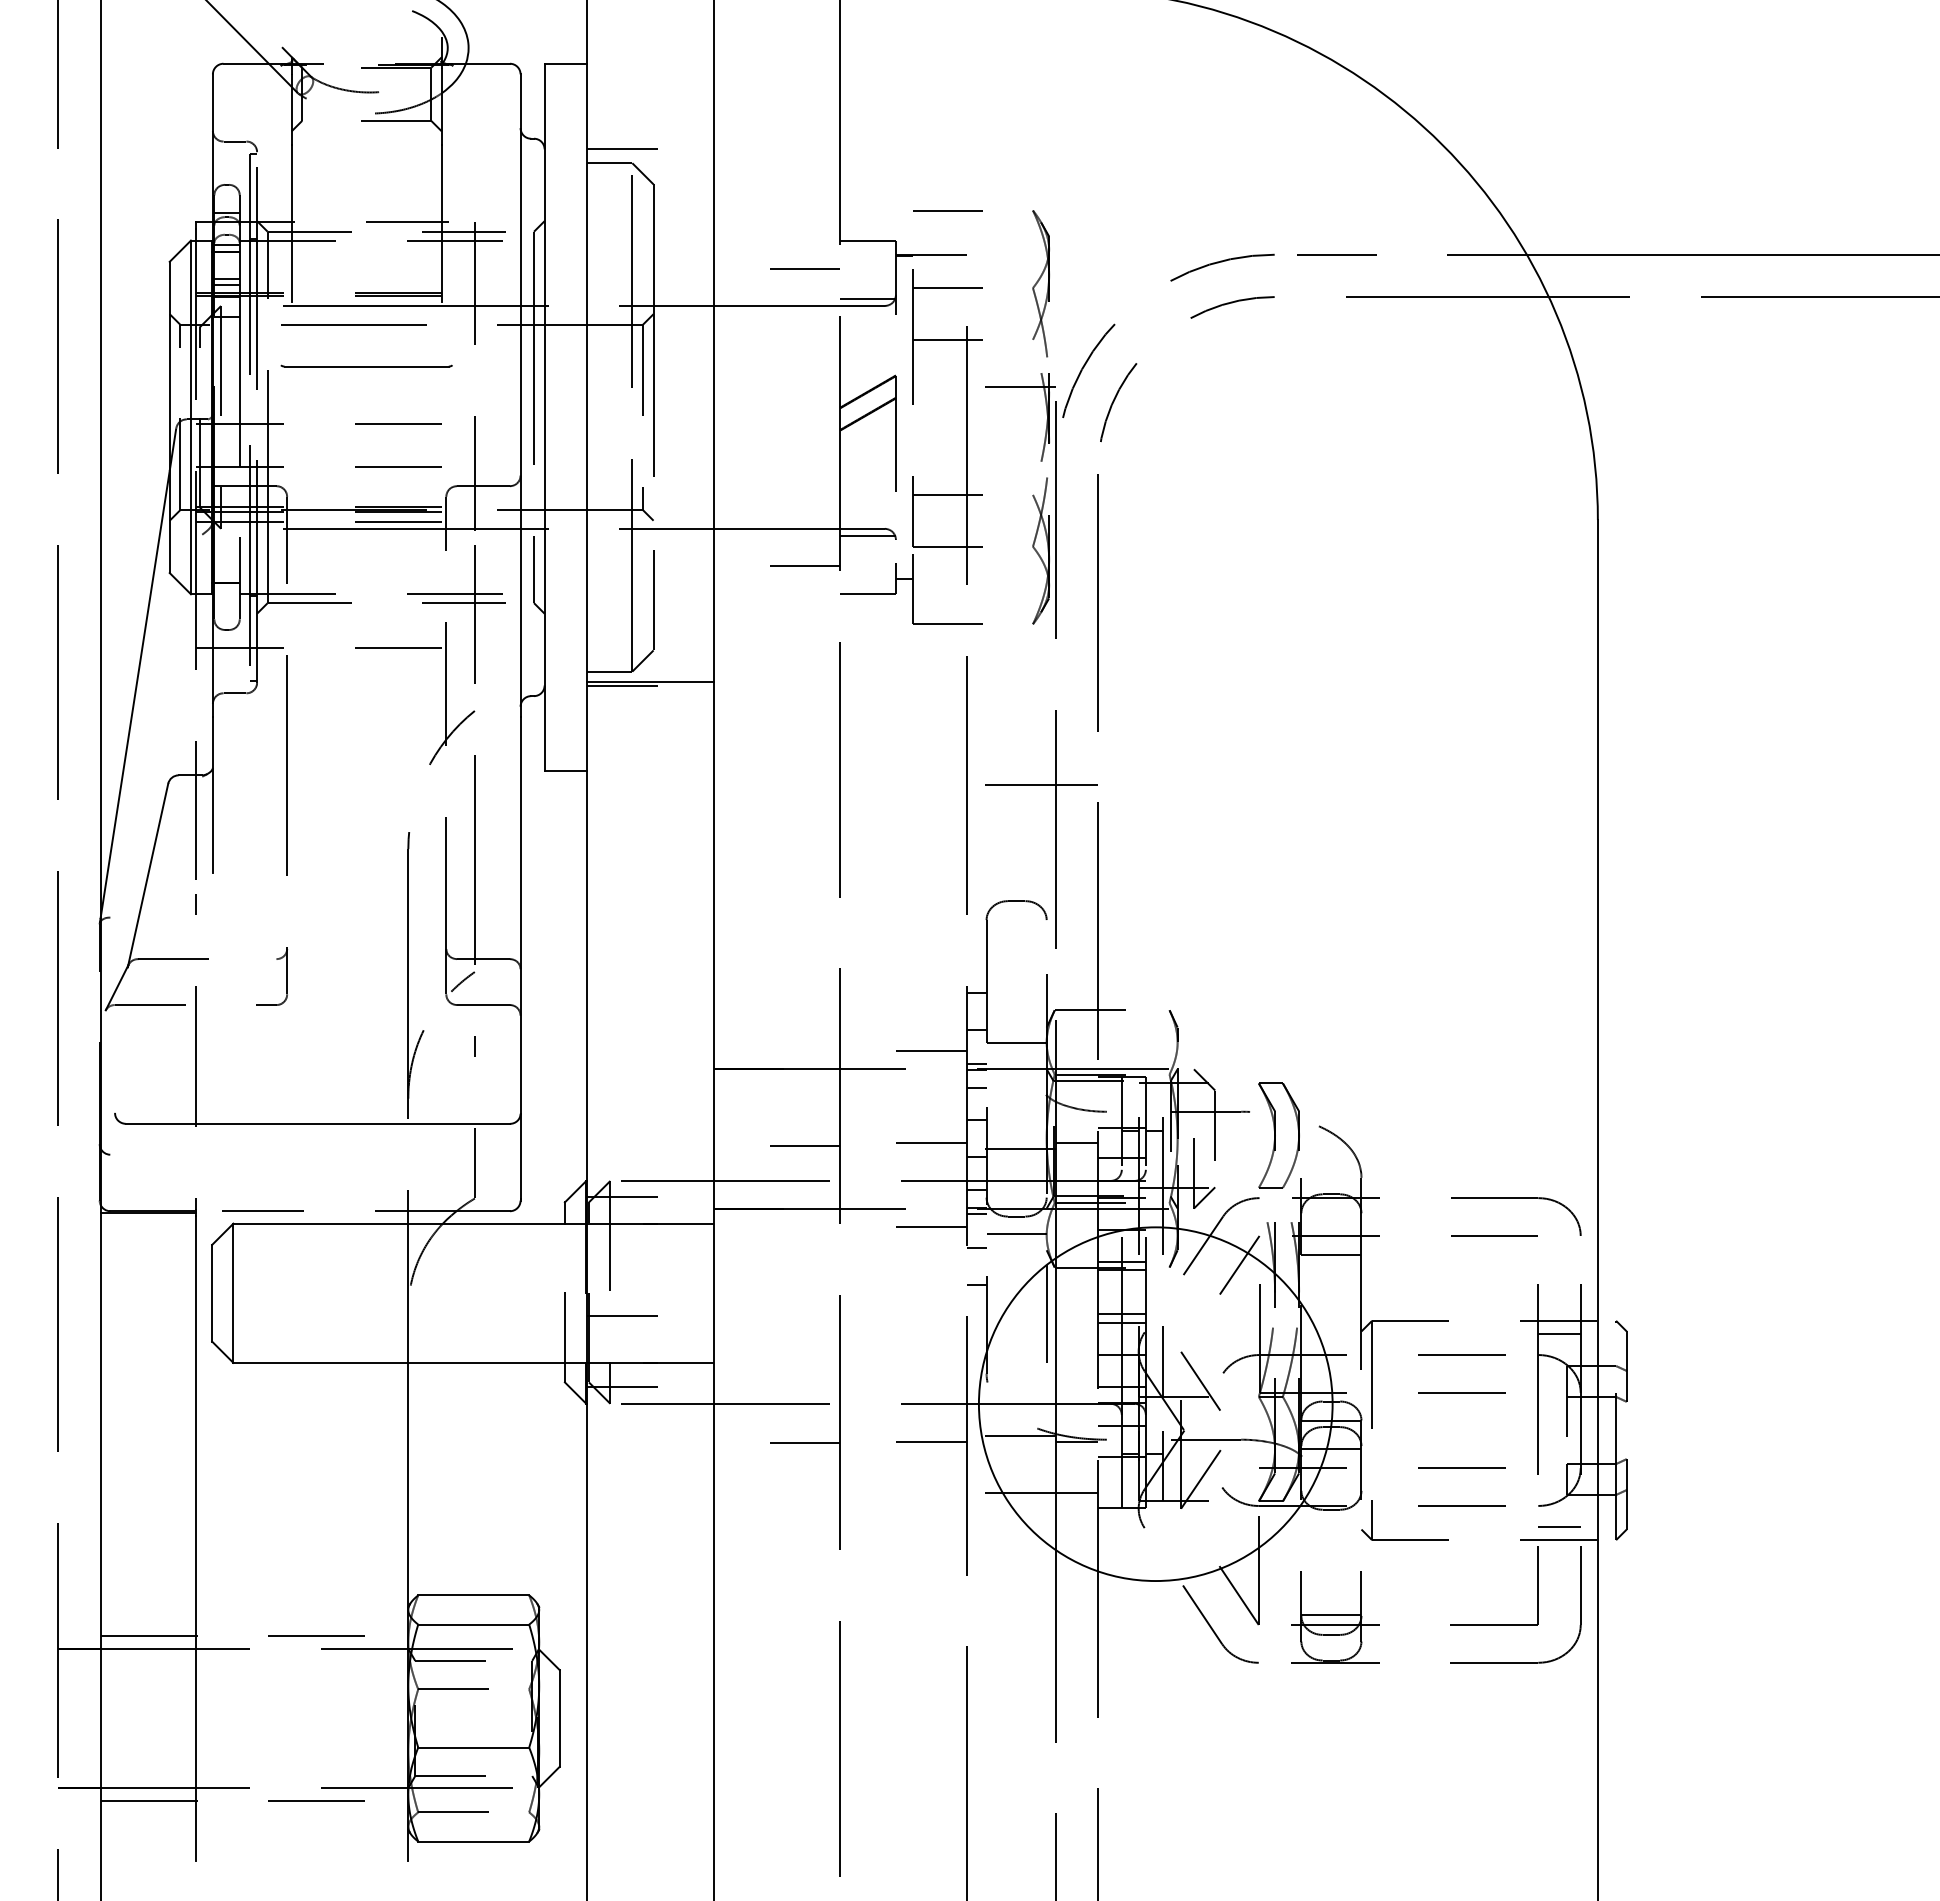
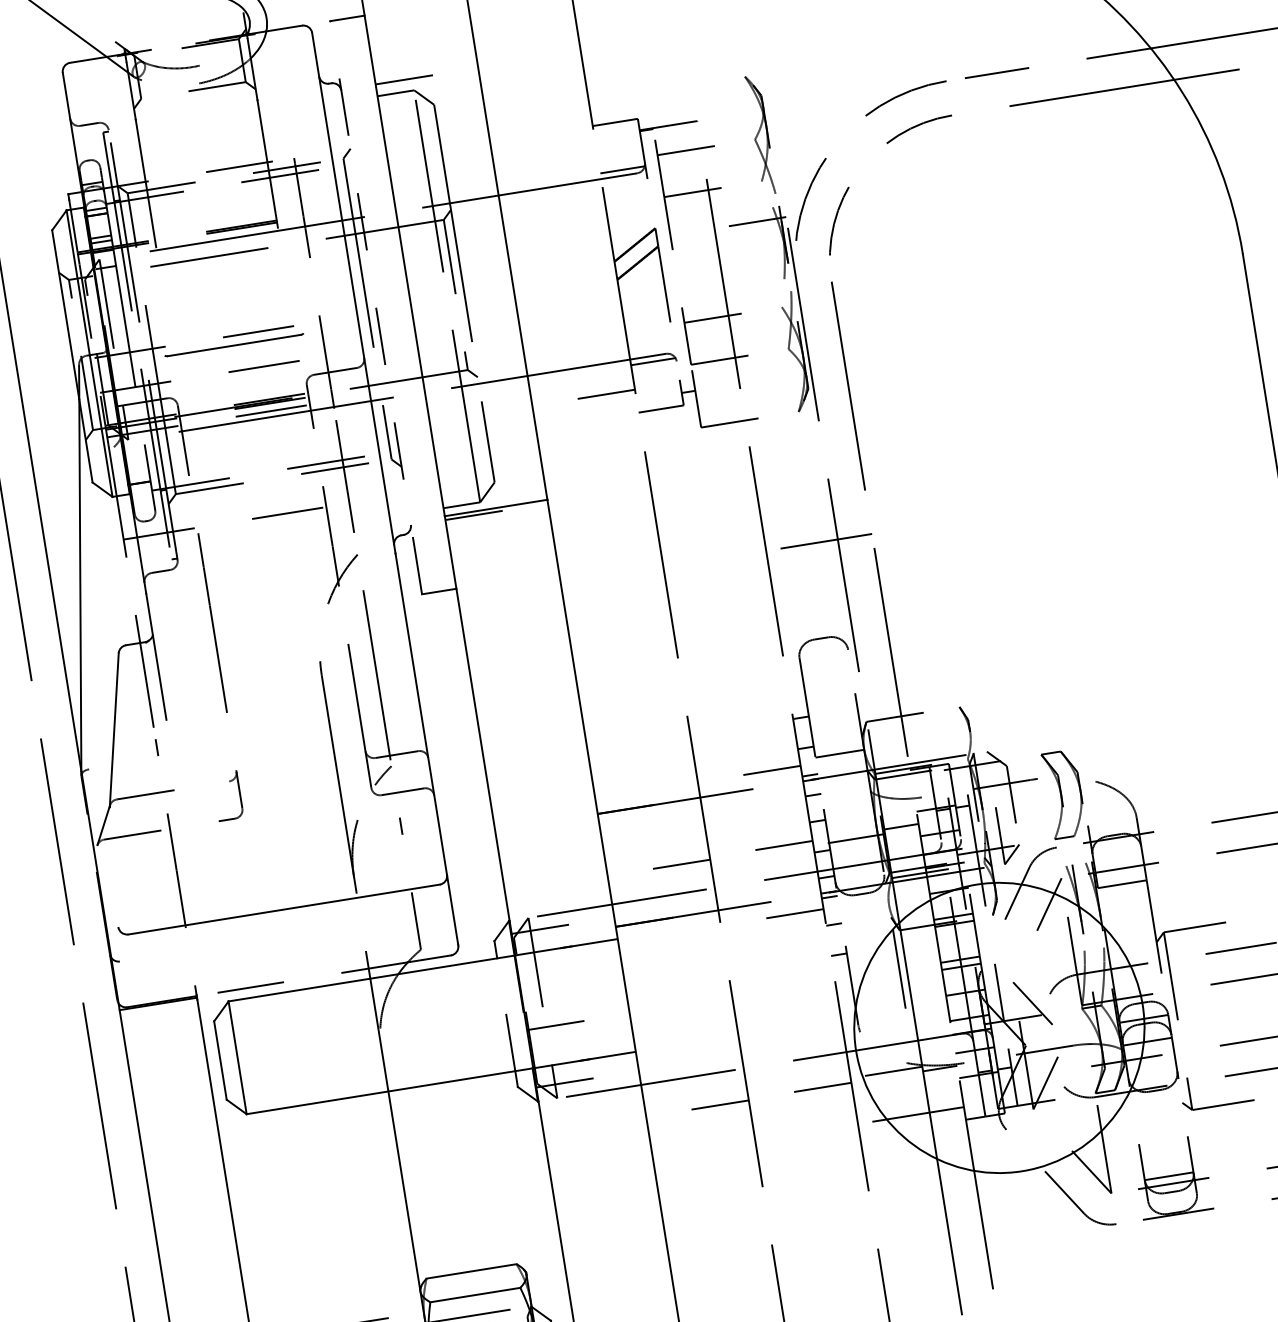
line: (947, 210) -> (675, 87), removed
line: (804, 268) -> (567, 153), removed
part: (366, 365) -> (234, 344), moved
line: (544, 417) -> (376, 307), solid -> dashed
line: (1016, 1234) -> (864, 908), removed

